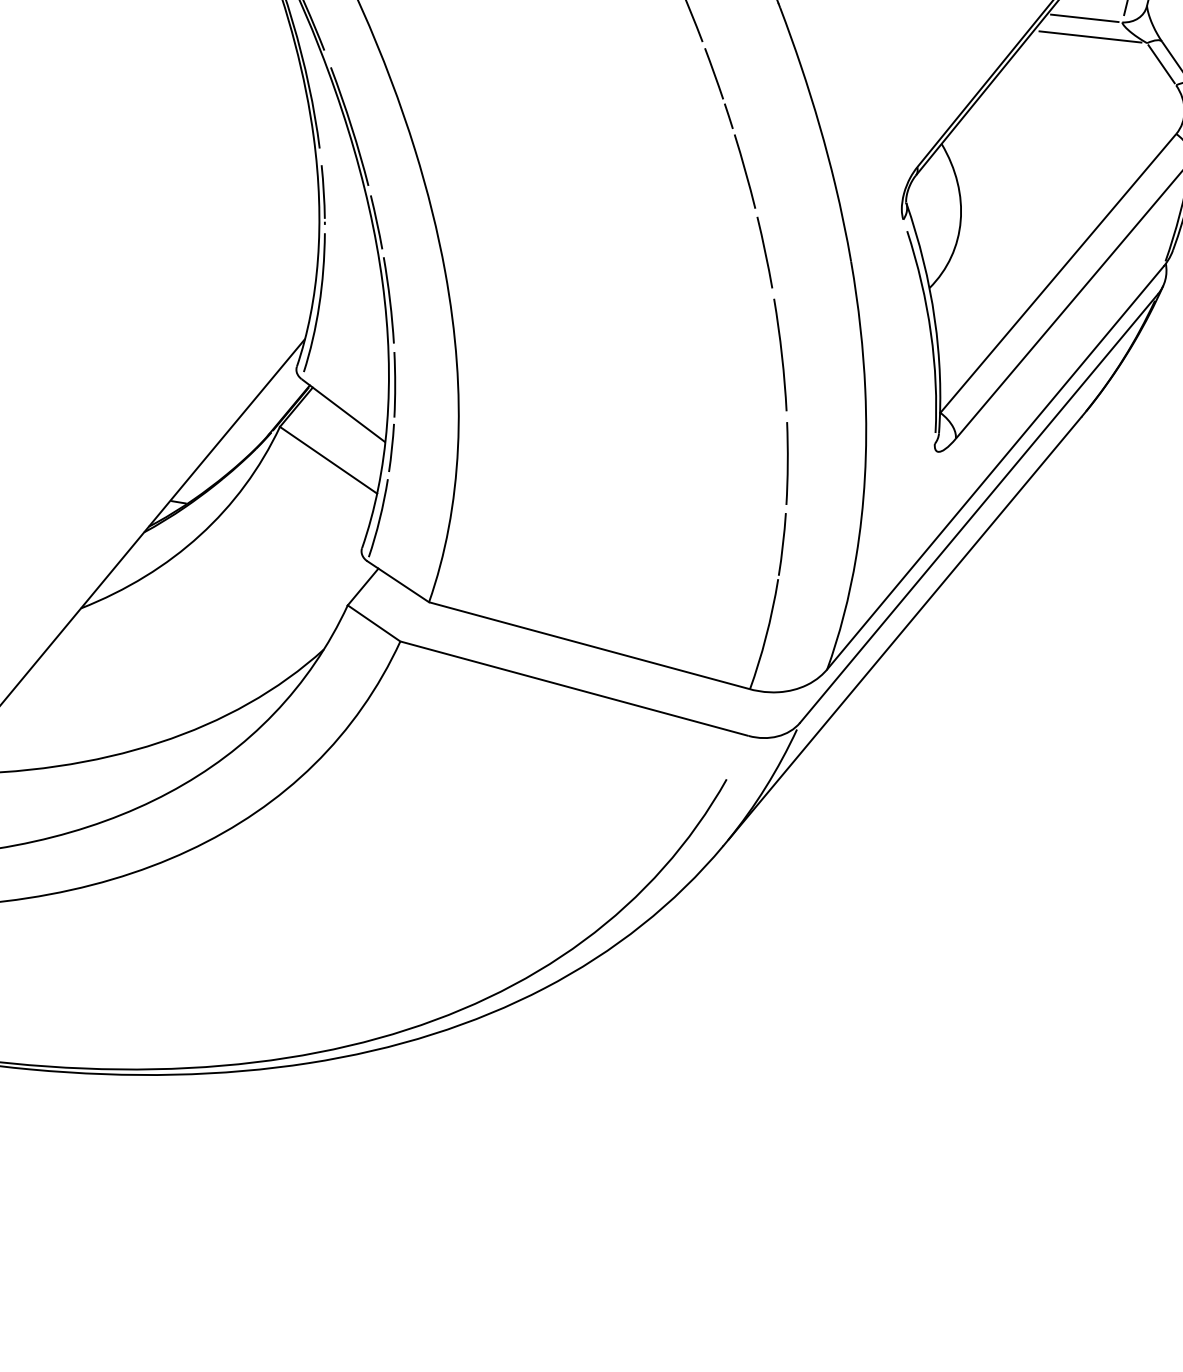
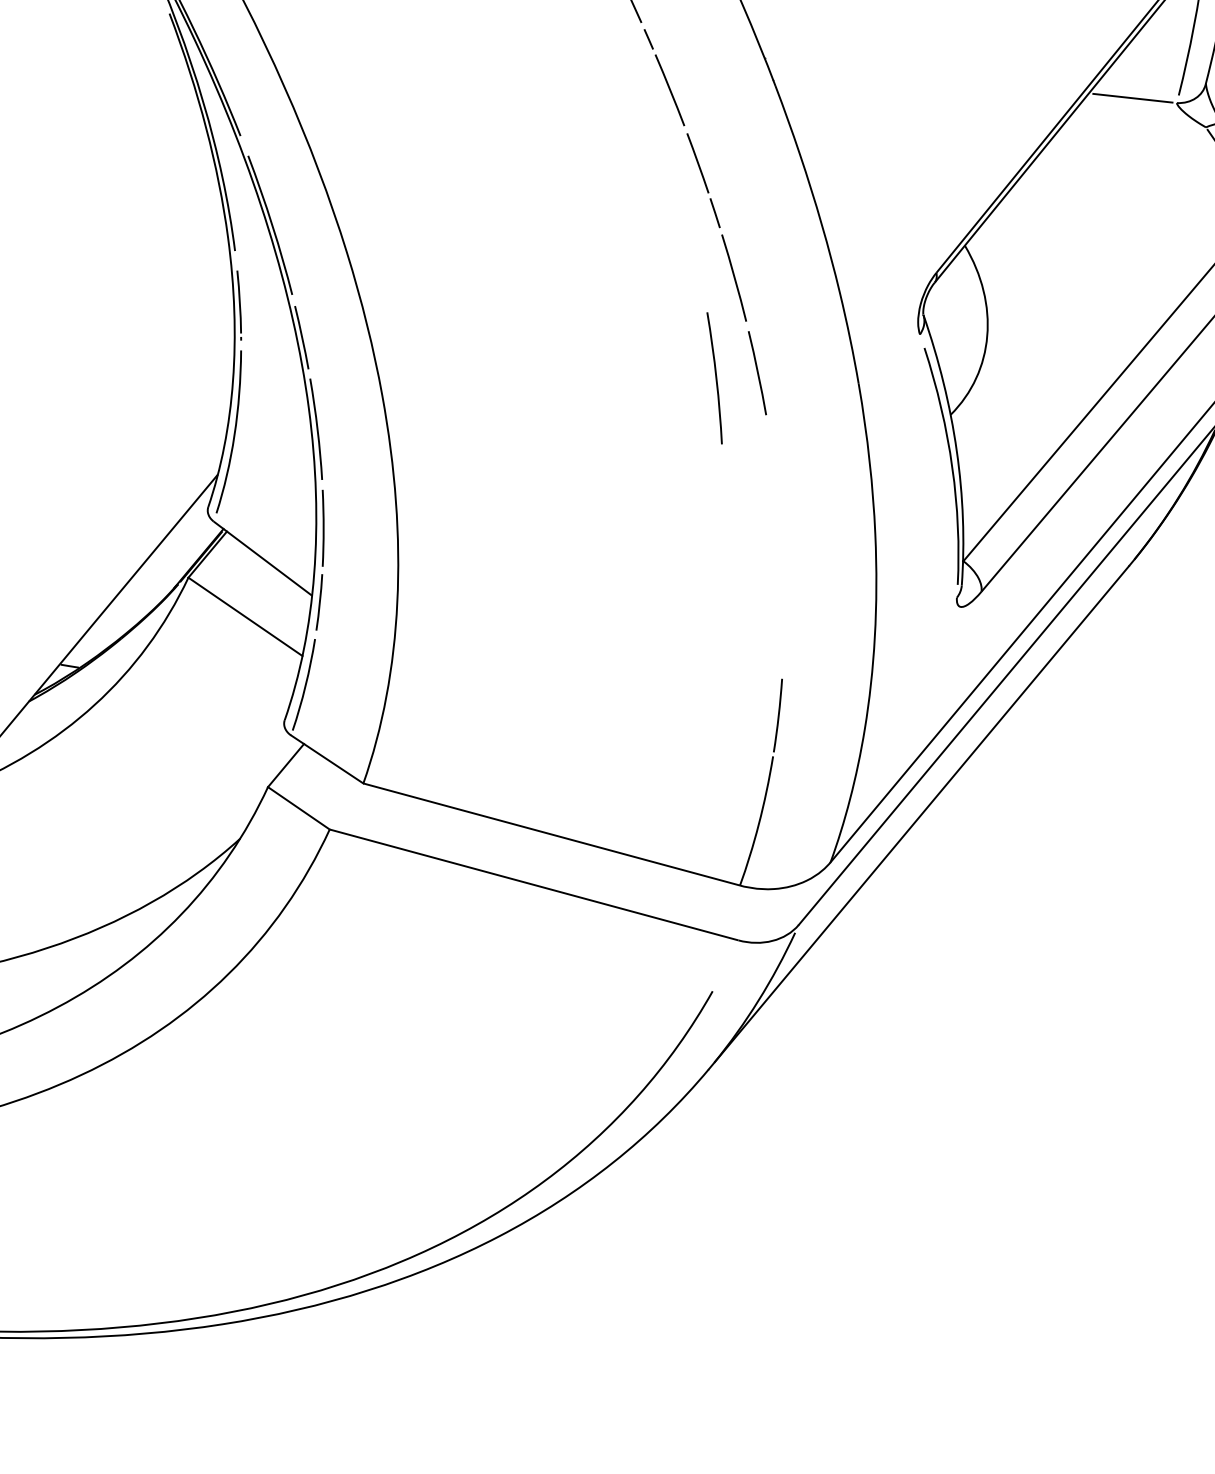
line: (1090, 36) -> (1139, 119), removed
curve: (780, 353) -> (714, 376), moved
line: (786, 463) -> (782, 620), removed

